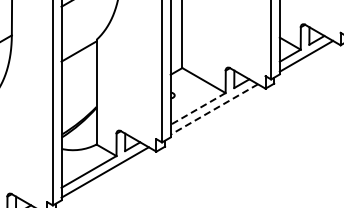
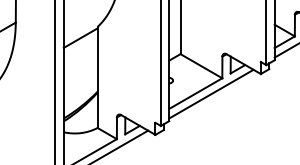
line: (198, 108) -> (196, 93), dashed -> solid
line: (213, 109) -> (210, 94), dashed -> solid

